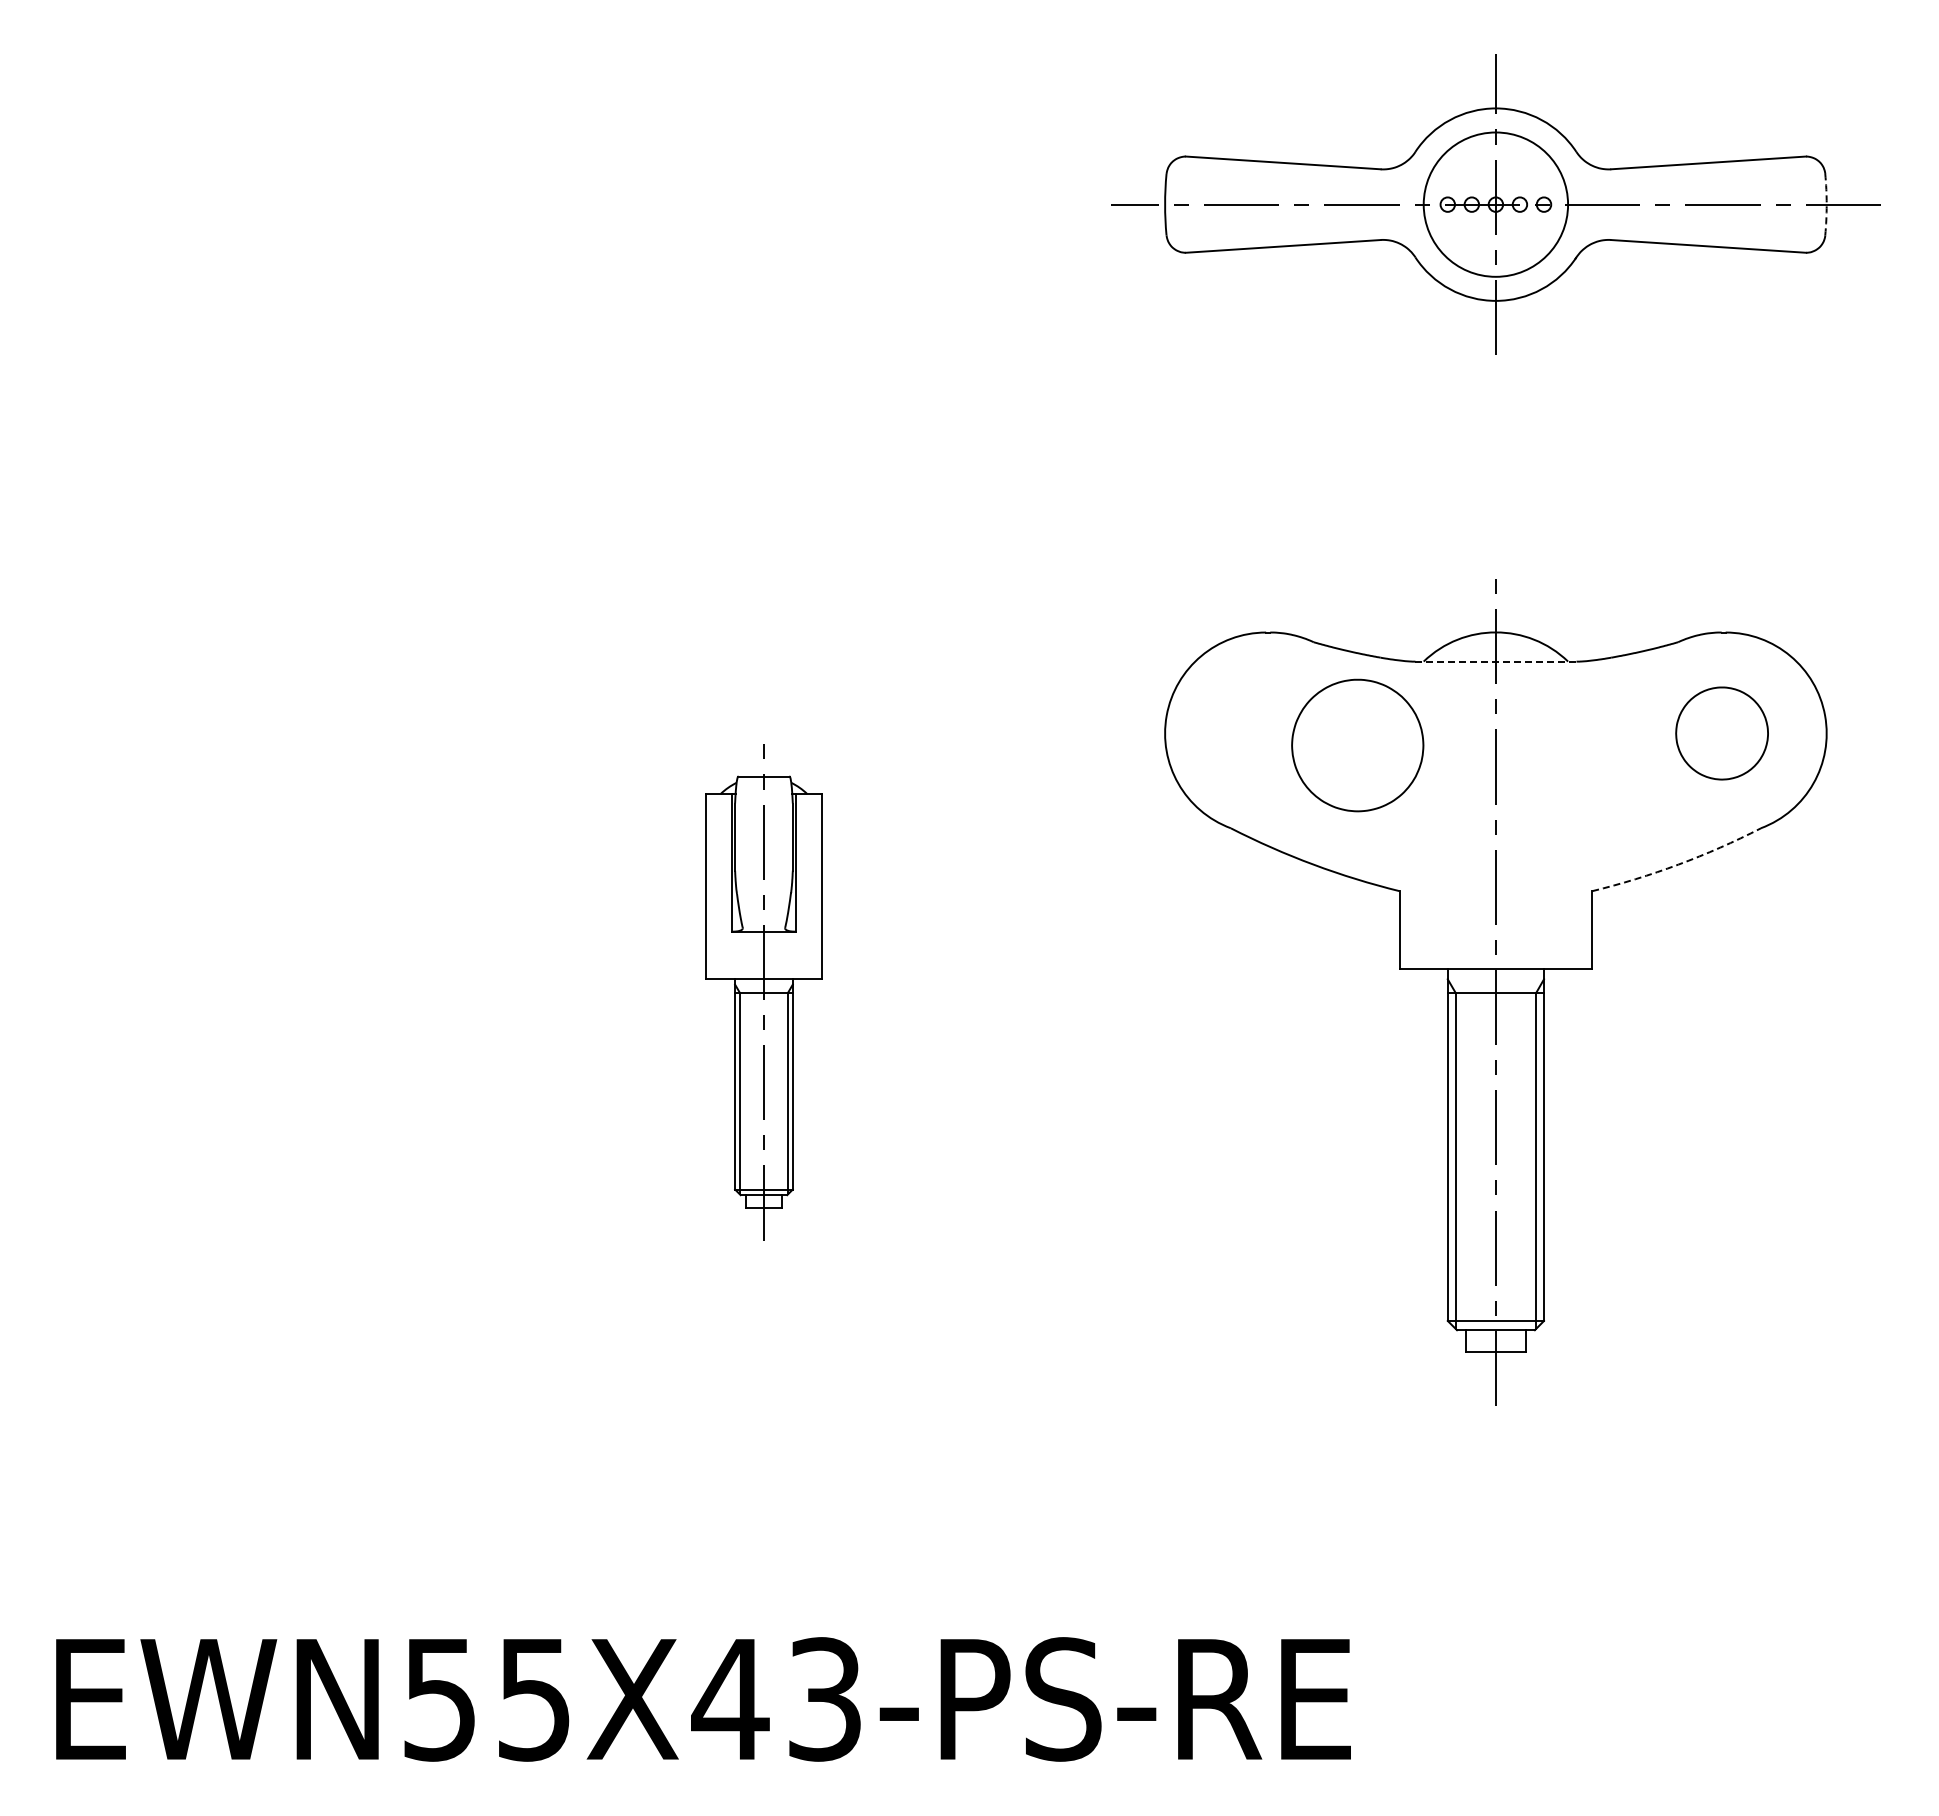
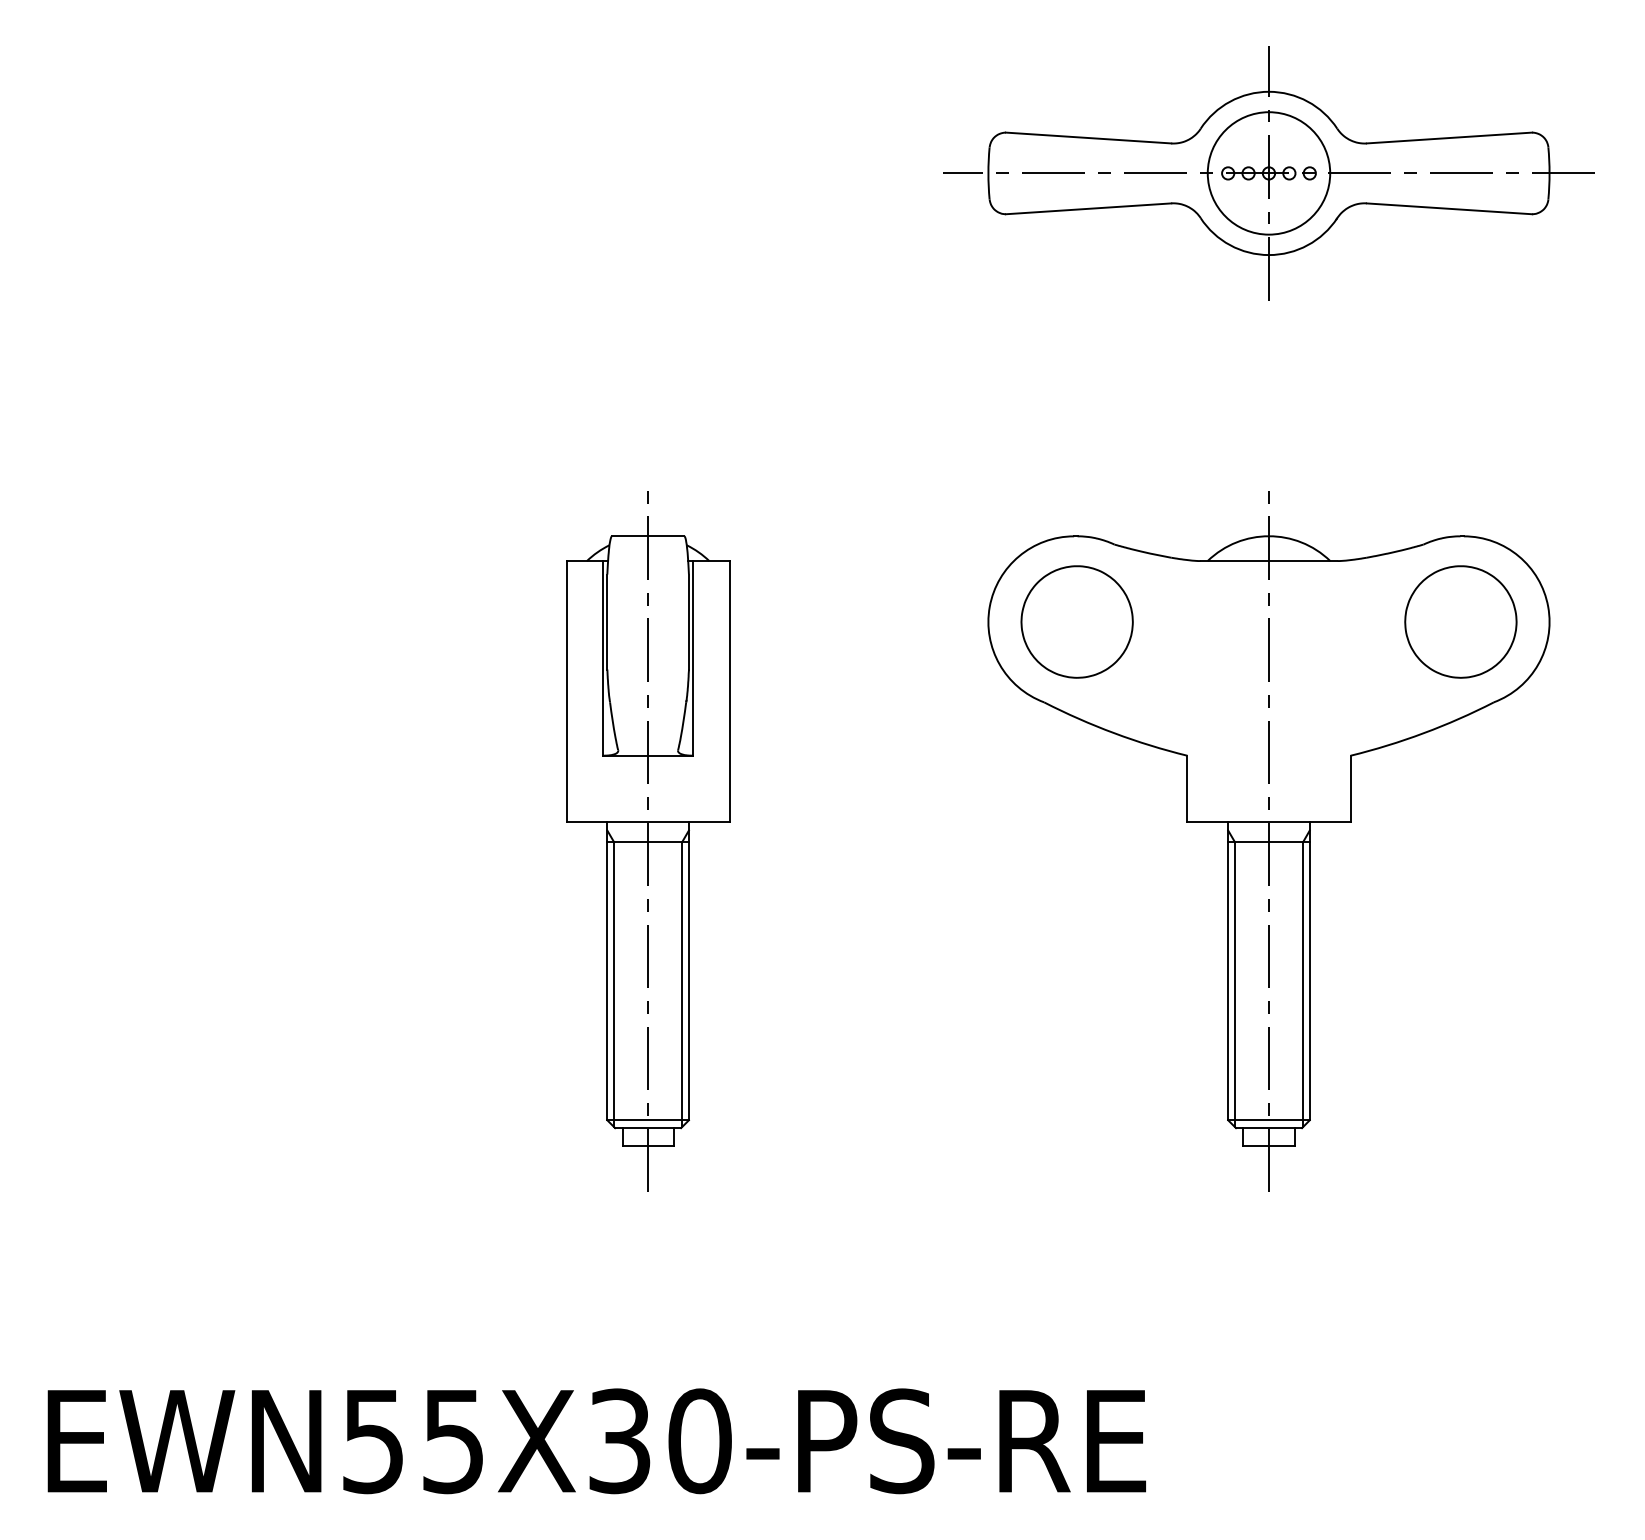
arc: (1826, 204) -> (1549, 173), dashed -> solid
line: (1495, 661) -> (1268, 560), dashed -> solid
part: (1721, 733) -> (1460, 621), size x1.43
part: (1357, 745) -> (1076, 621), moved
arc: (1678, 864) -> (1423, 733), dashed -> solid
part: (763, 992) -> (647, 841), size x1.67
text: (776, 1699) -> (658, 1441), EWN55X43-PS-RE -> EWN55X30-PS-RE

